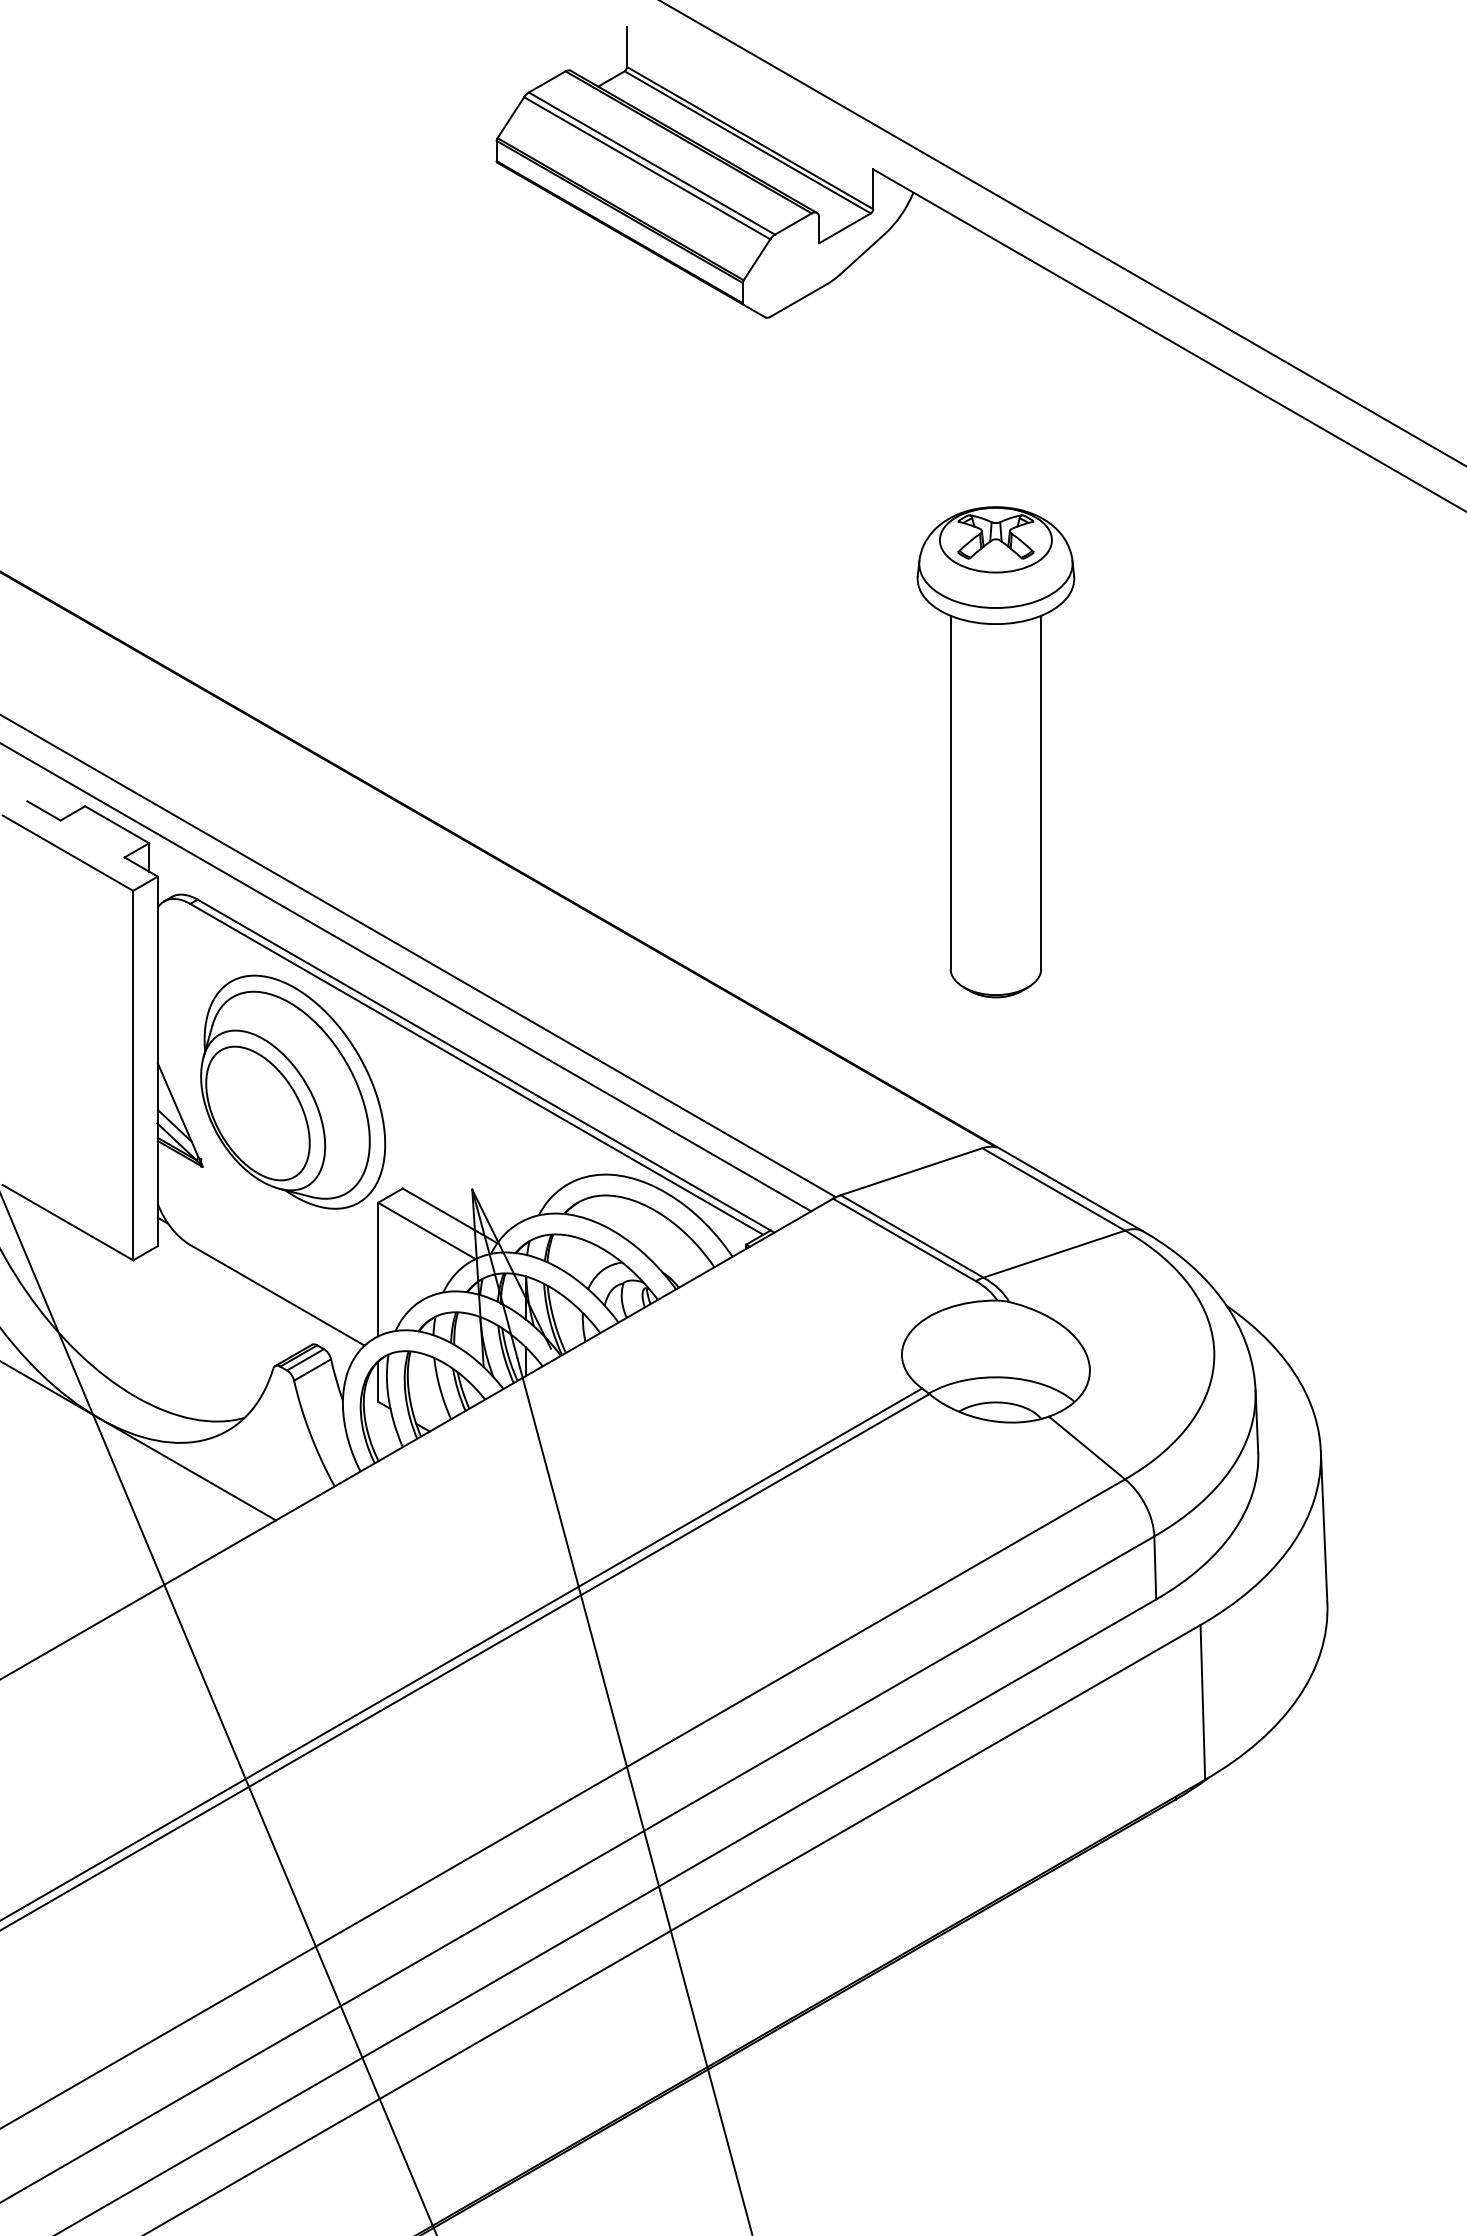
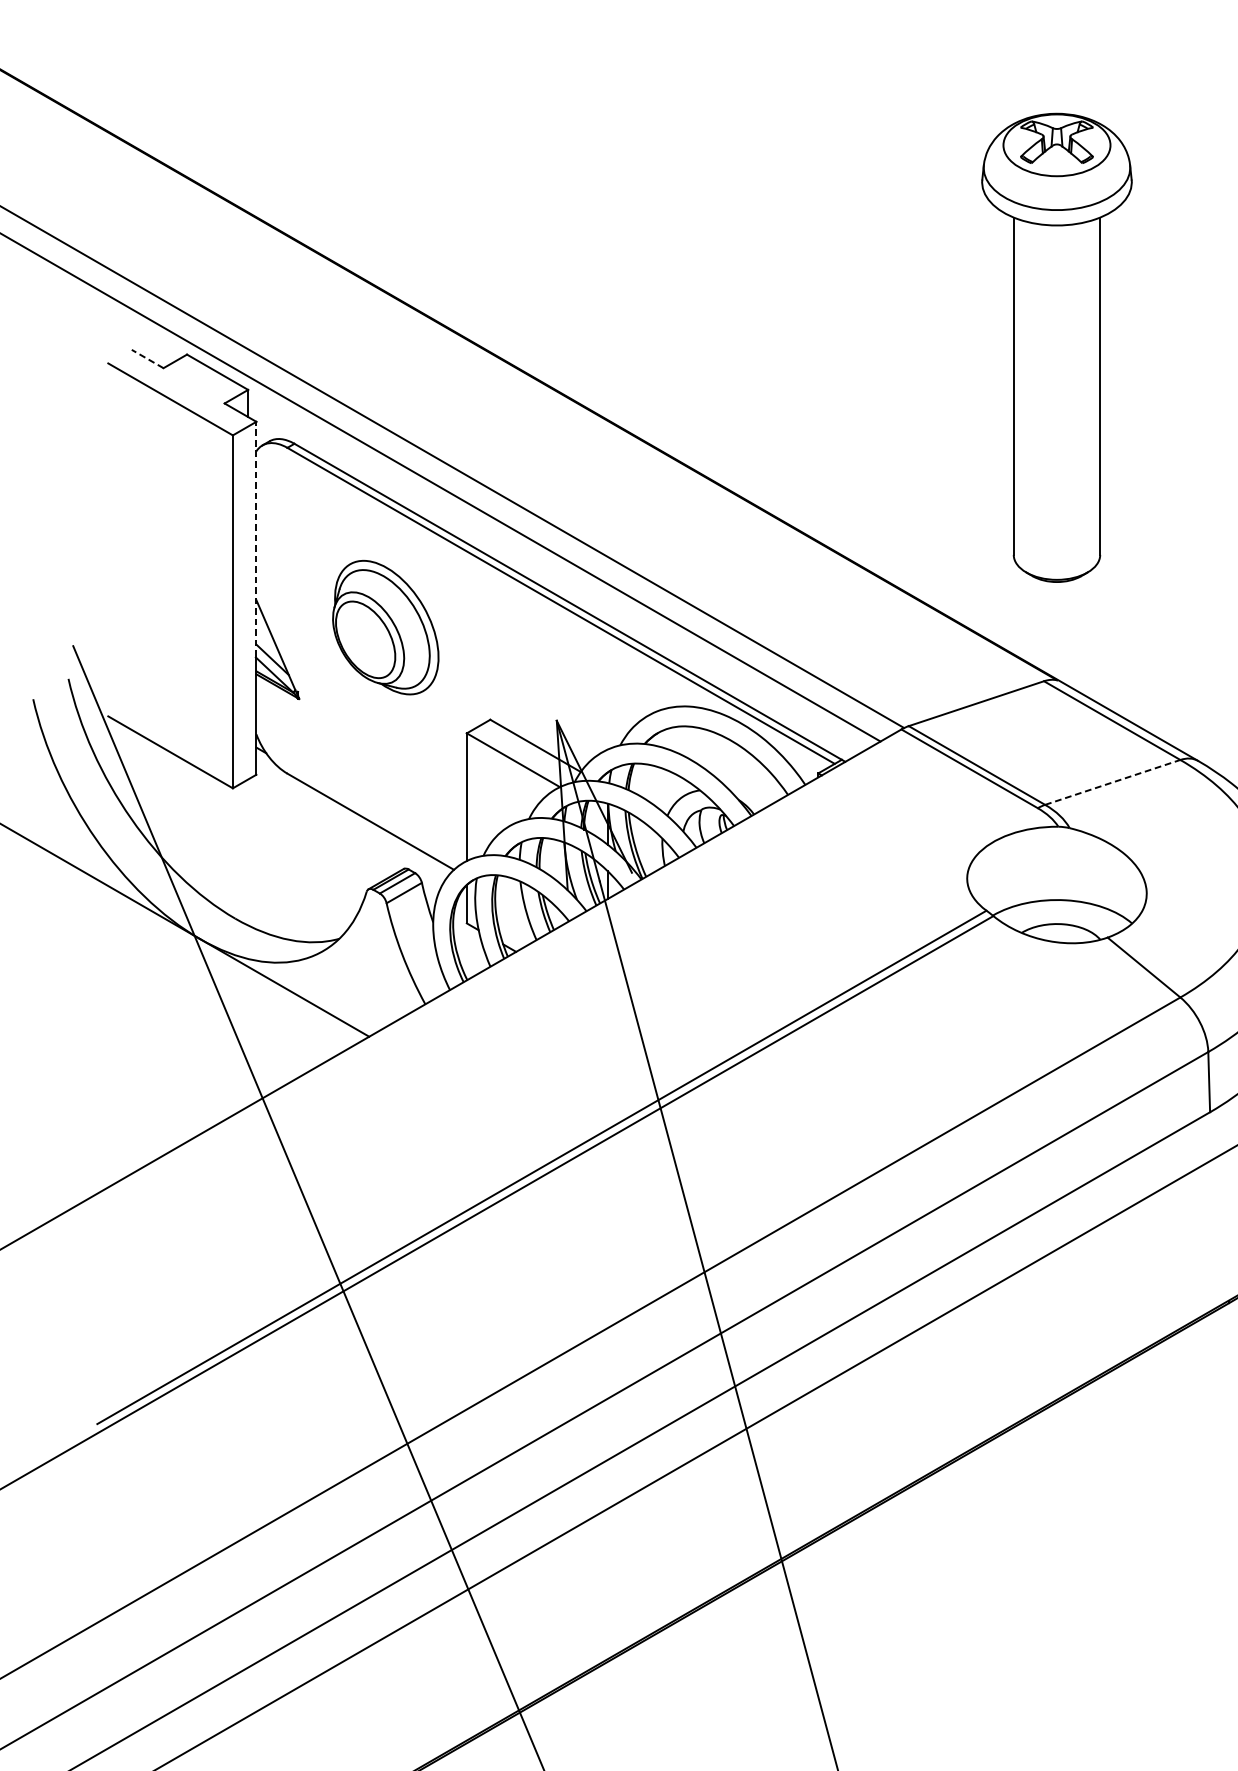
part: (995, 752) -> (1056, 348), moved
line: (43, 810) -> (147, 358), solid -> dashed
line: (157, 999) -> (256, 539), solid -> dashed
part: (293, 1091) -> (386, 627), size x0.6
line: (1054, 1254) -> (1112, 782), solid -> dashed

